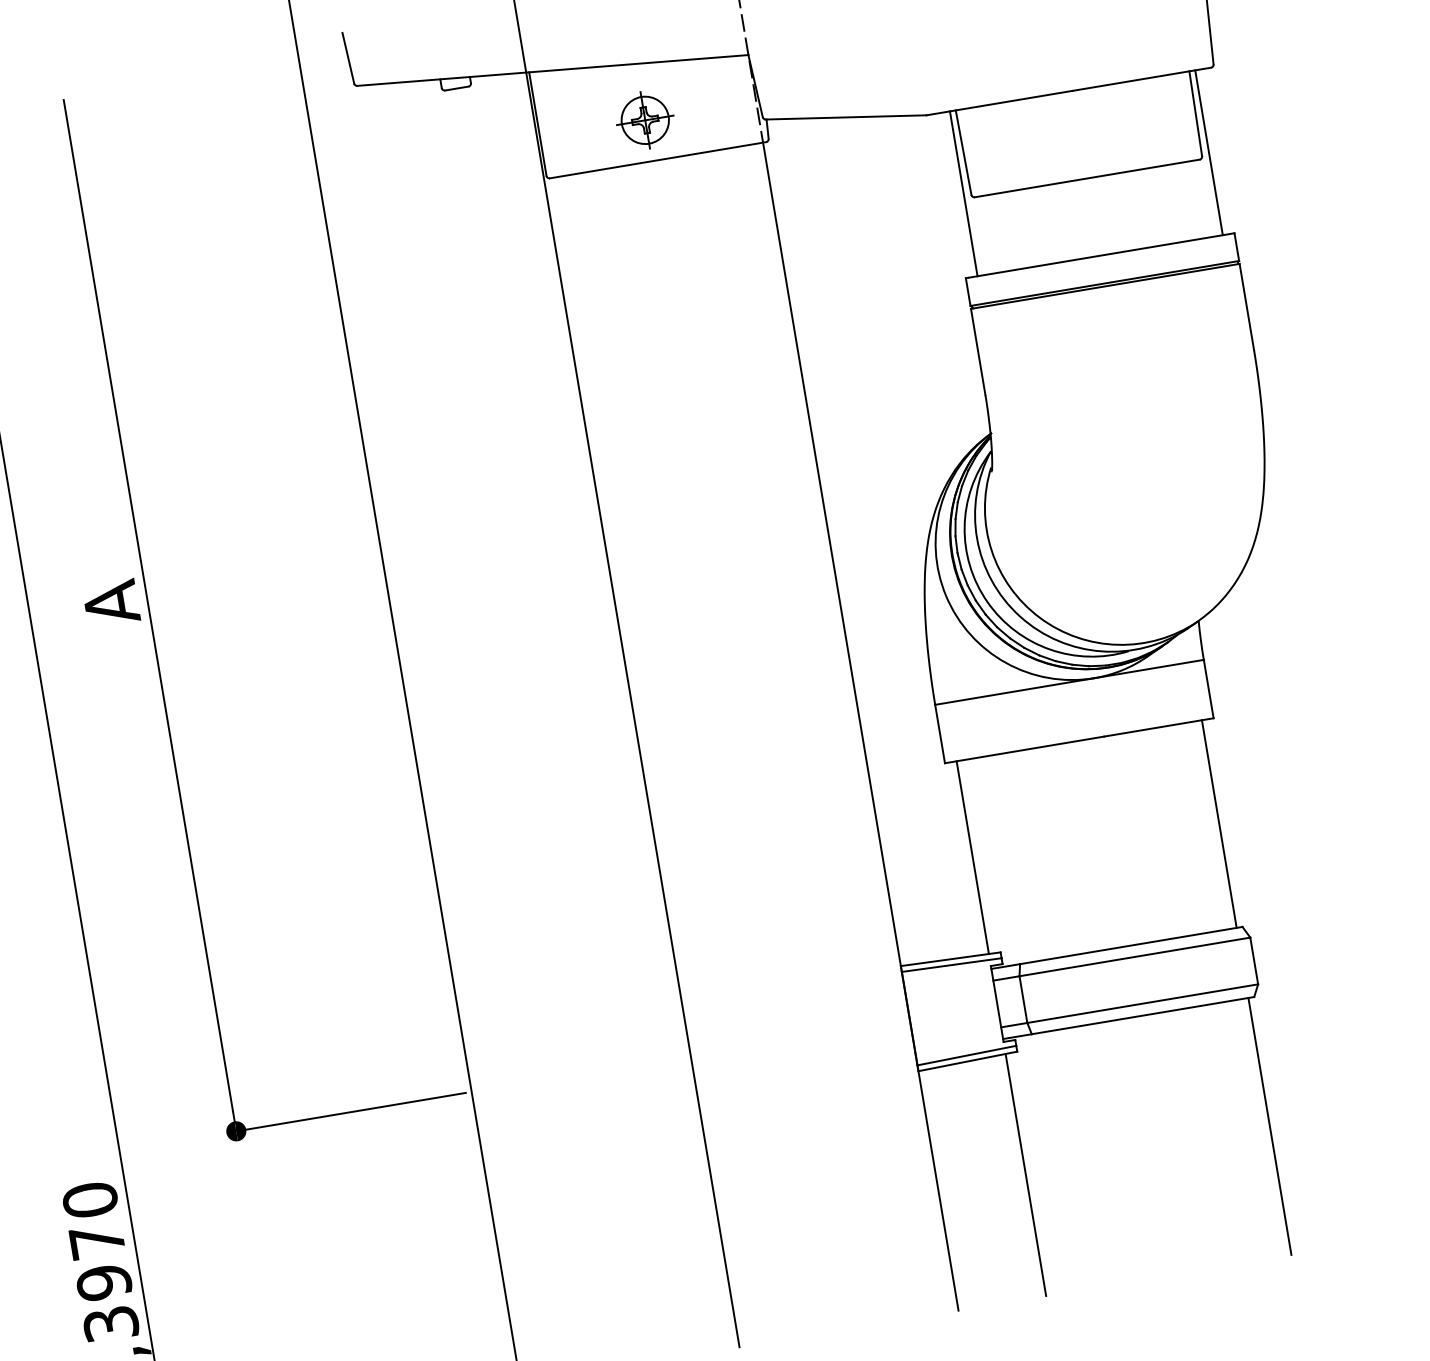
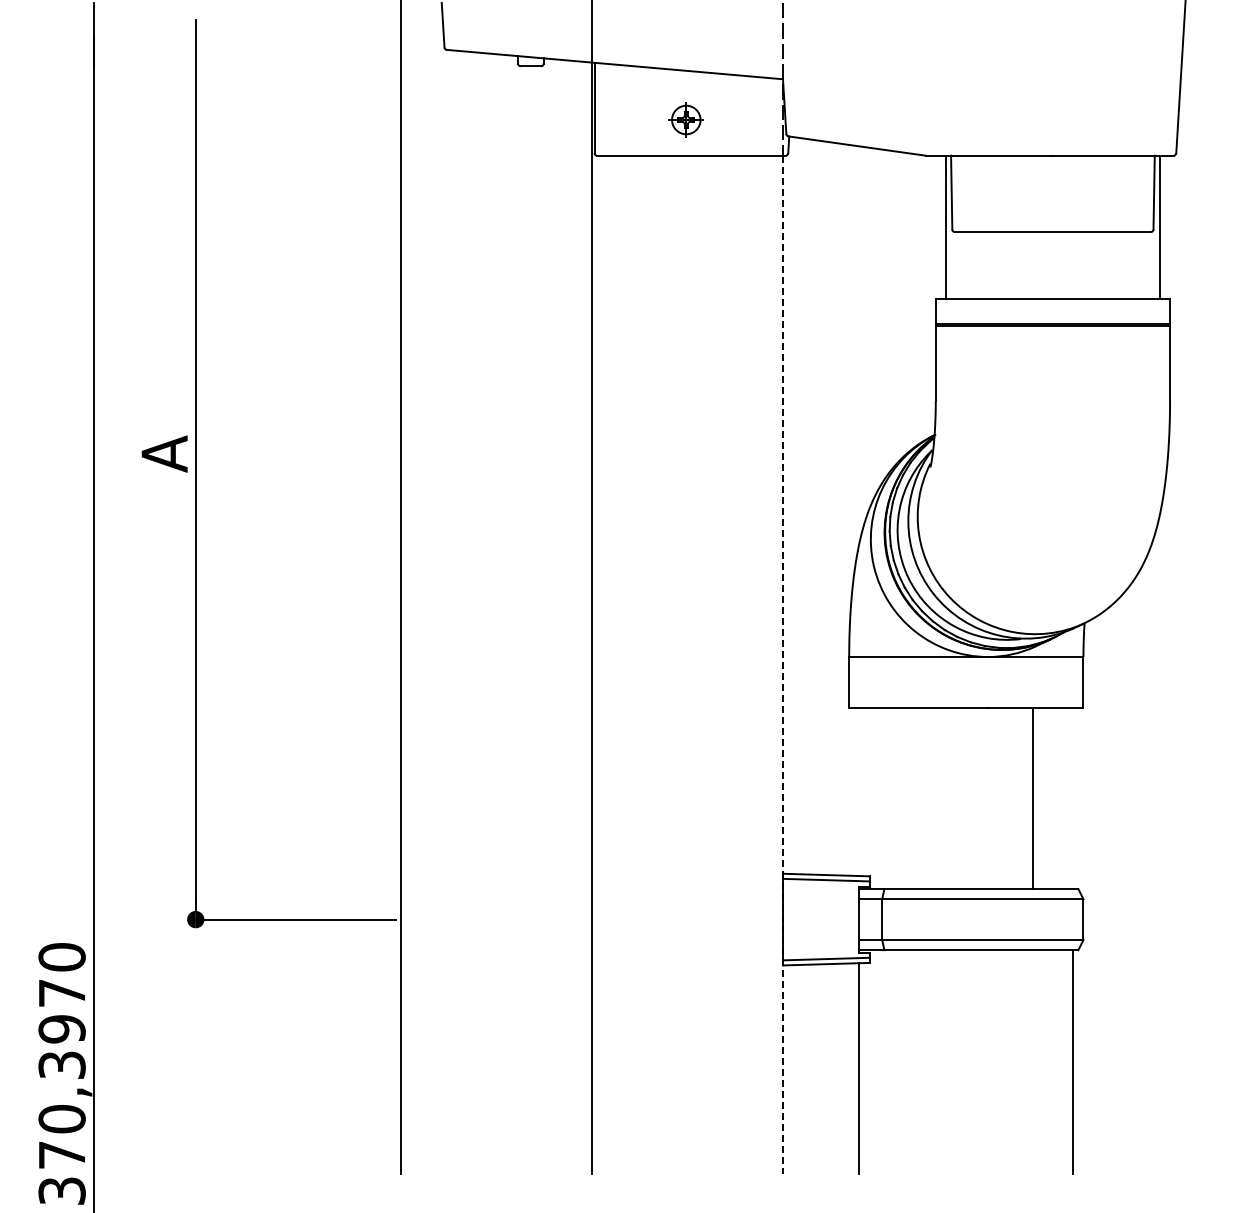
part: (645, 119) -> (686, 119), size x0.7
line: (860, 727) -> (782, 665), solid -> dashed
line: (1219, 824) -> (1033, 798), moved
line: (972, 857) -> (859, 791), removed

